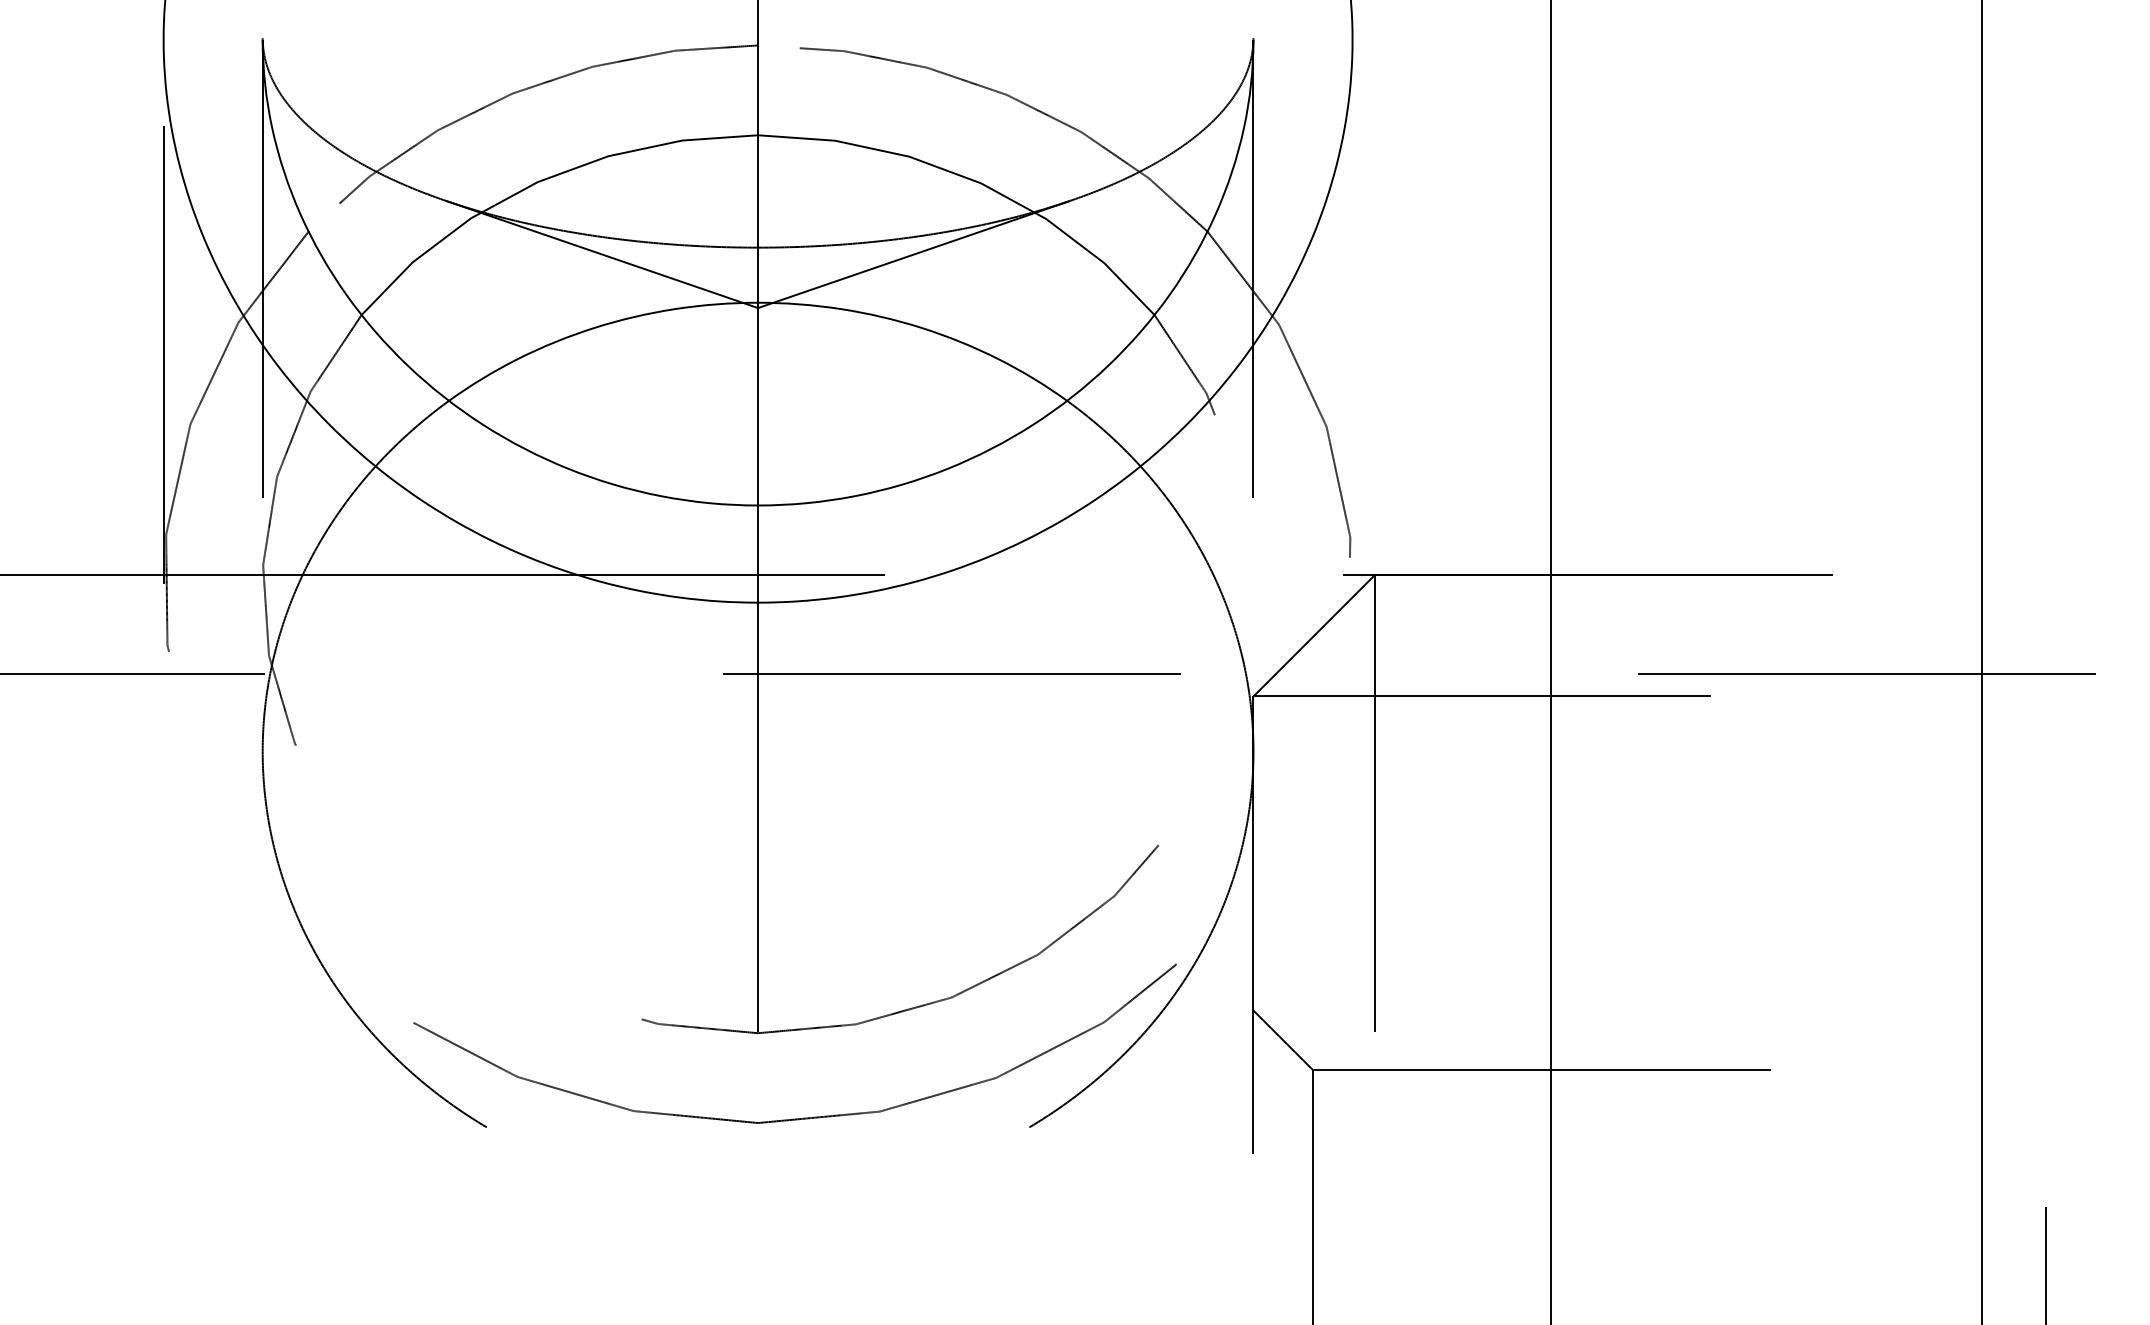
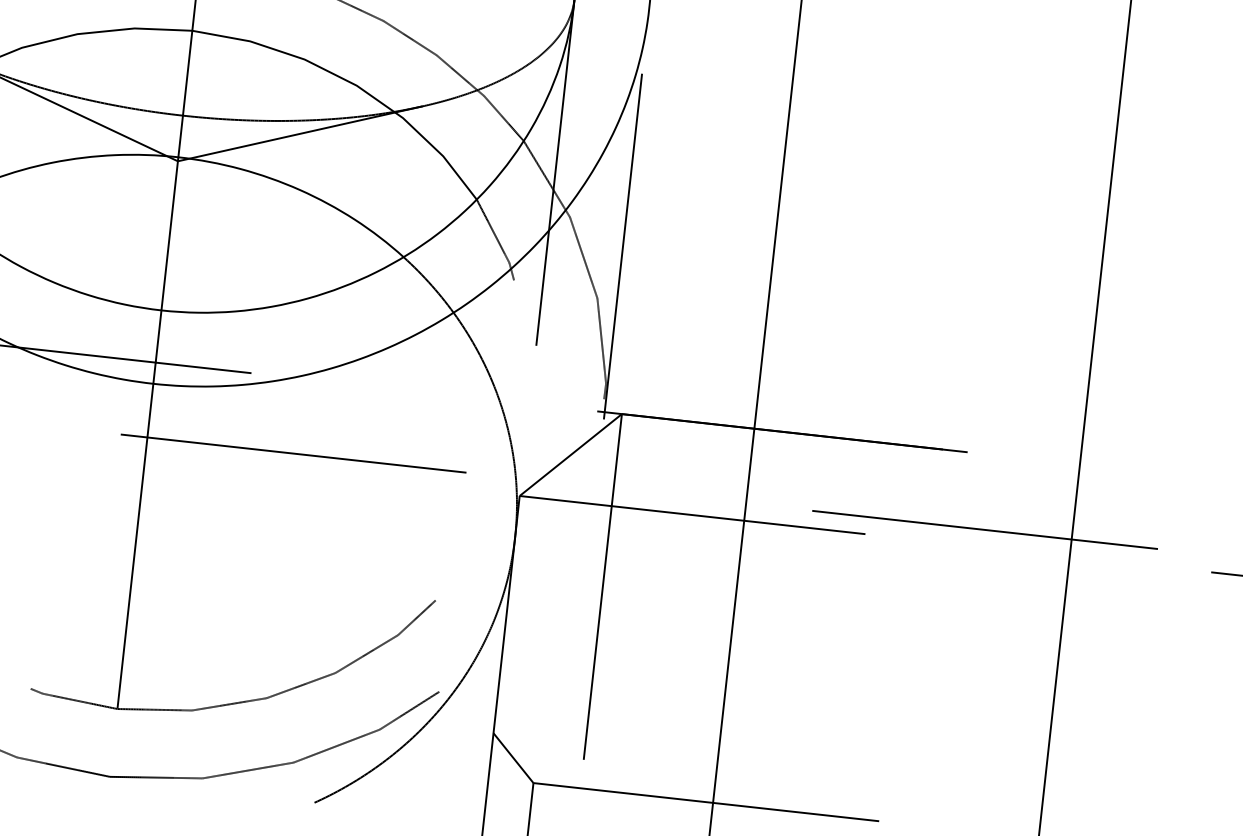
line: (1352, 311) -> (626, 213), added

